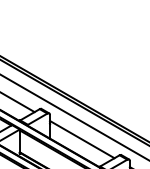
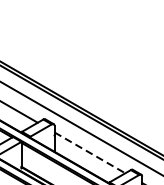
line: (82, 139) -> (90, 152), solid -> dashed

